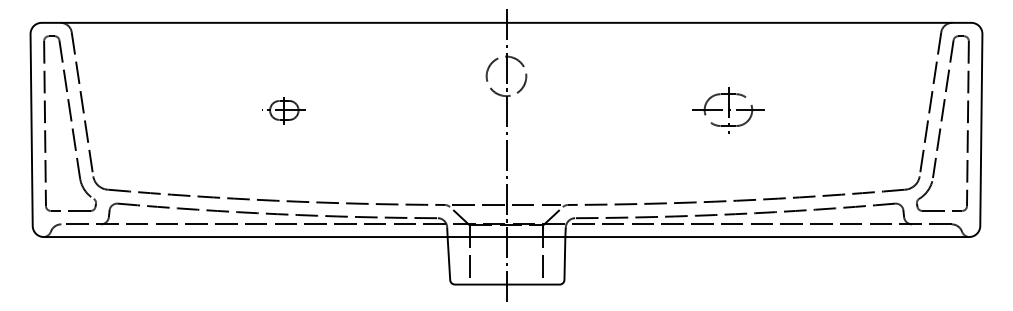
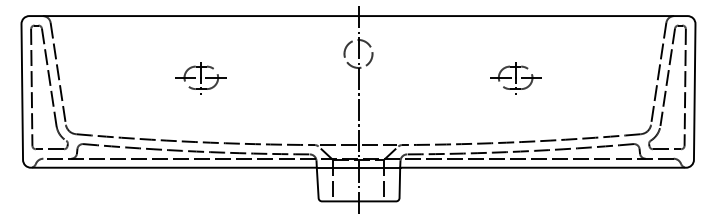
part: (283, 111) -> (200, 78), size x1.67

